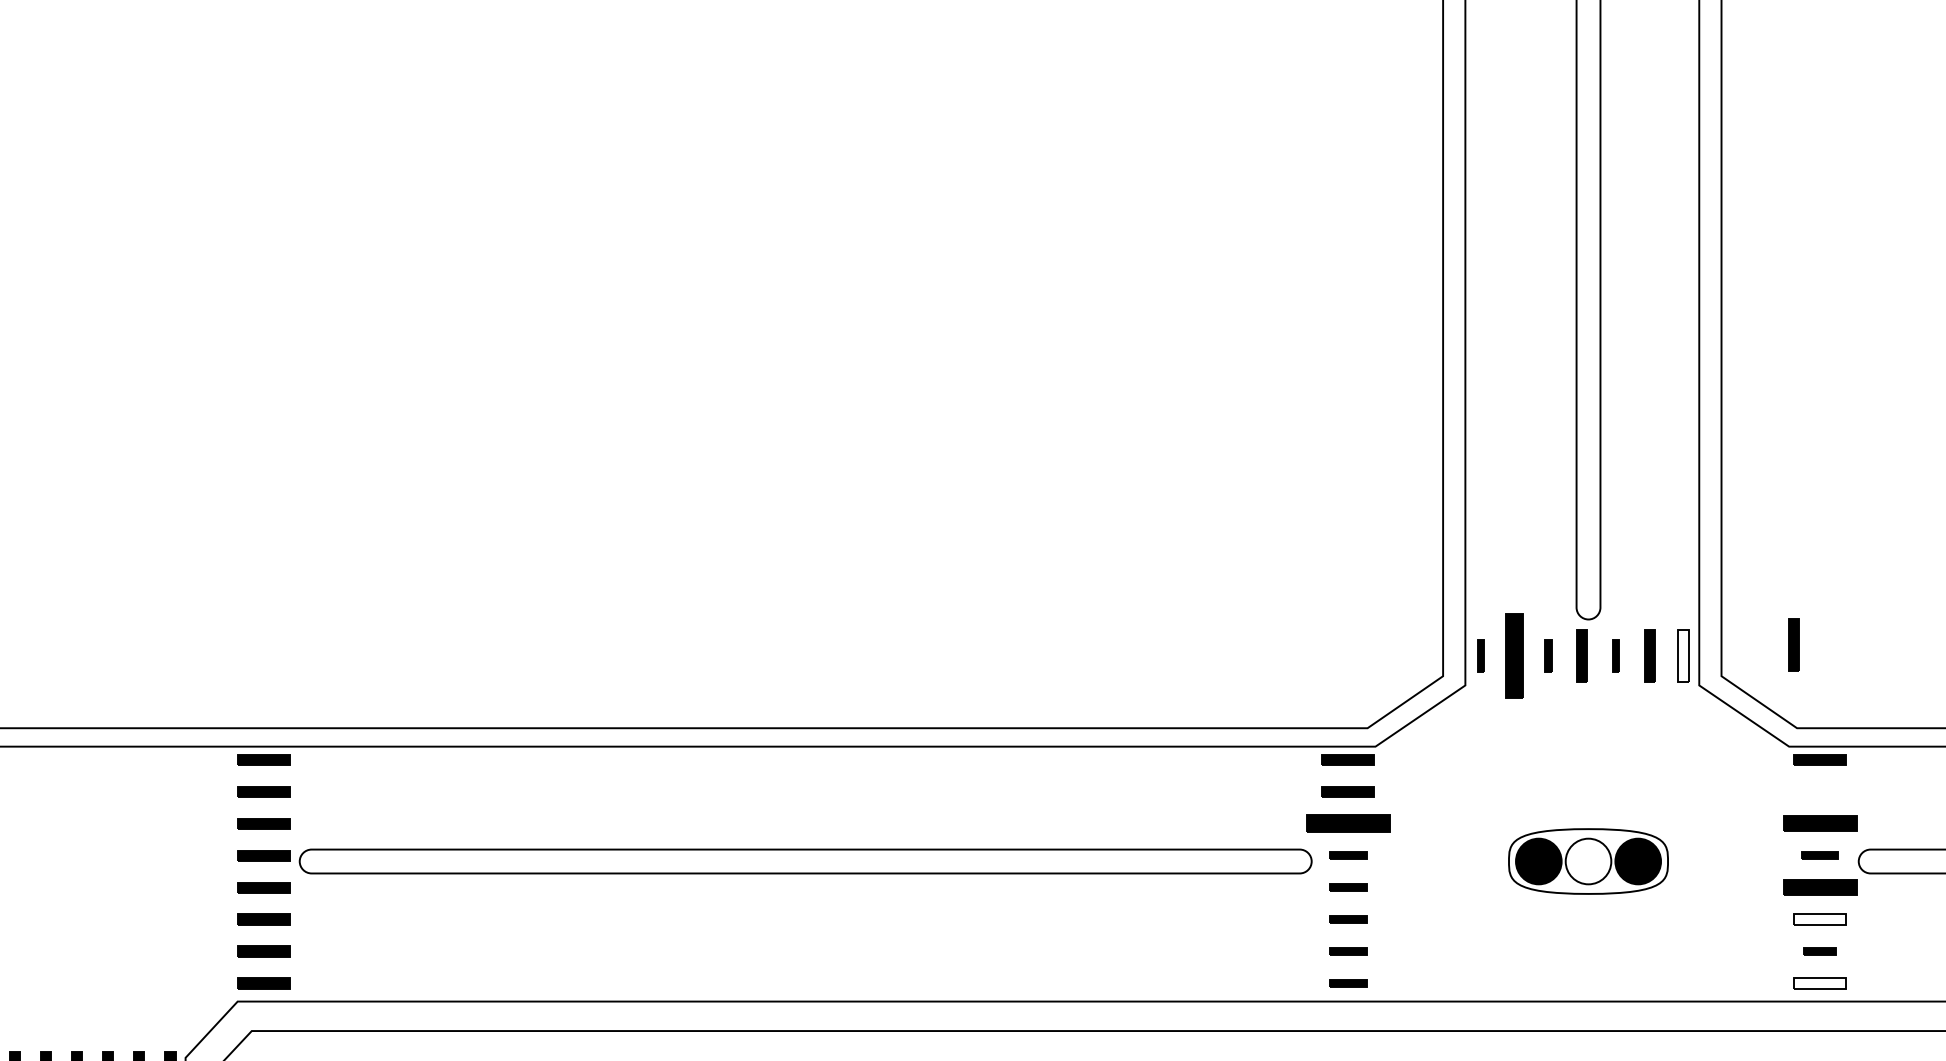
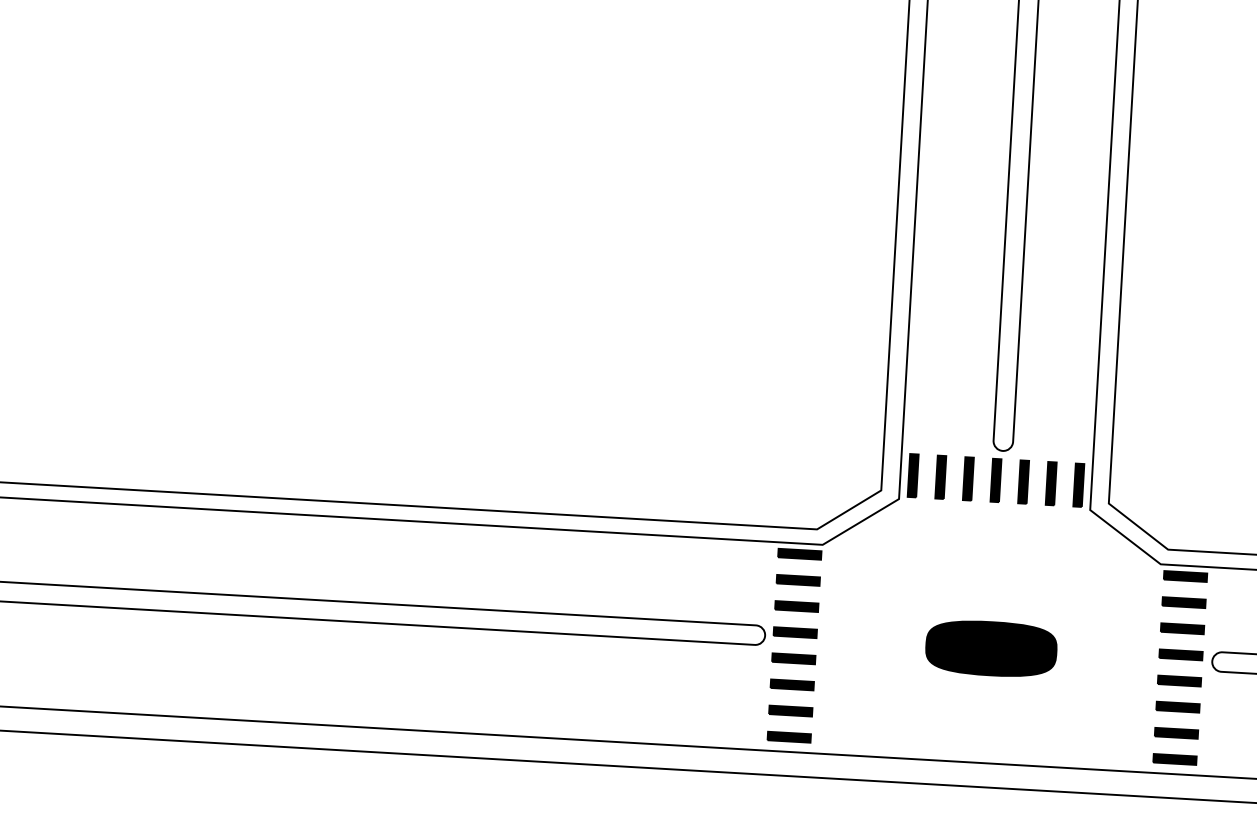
part: (1793, 644) -> (1169, 481), removed
part: (1480, 655) -> (912, 475), size x1.67
part: (1514, 655) -> (940, 476), size x0.62
part: (1548, 655) -> (968, 478), size x1.67
part: (1615, 655) -> (1023, 481), size x1.67
fill: (1683, 655) -> (1078, 484), added
part: (1819, 791) -> (1183, 602), added
part: (1347, 823) -> (796, 606), size x0.62
part: (1819, 823) -> (1181, 628), size x0.71
part: (1347, 855) -> (794, 632), size x1.43
part: (1819, 855) -> (1180, 654), size x1.43
fill: (1588, 861) -> (991, 648), added
fill: (1588, 861) -> (991, 648), added
part: (1347, 887) -> (793, 658), size x1.43
part: (1819, 887) -> (1178, 680), size x0.71
part: (1347, 919) -> (791, 684), size x1.43
fill: (1819, 919) -> (1177, 707), added
part: (1347, 951) -> (790, 710), size x1.43
part: (1819, 951) -> (1175, 733), size x1.67
part: (1347, 983) -> (788, 737), size x1.43
fill: (1819, 983) -> (1174, 759), added

